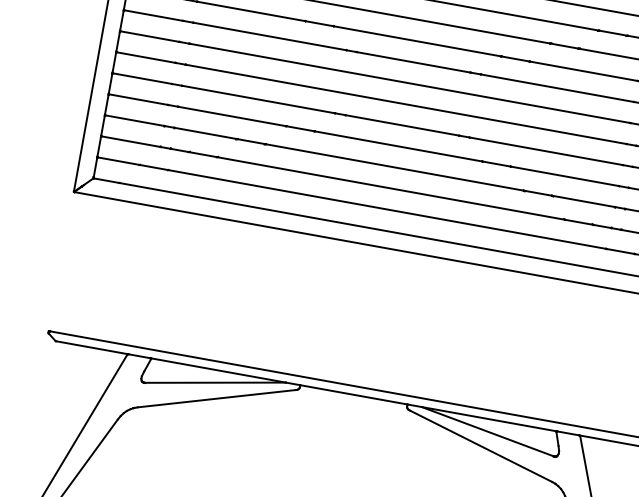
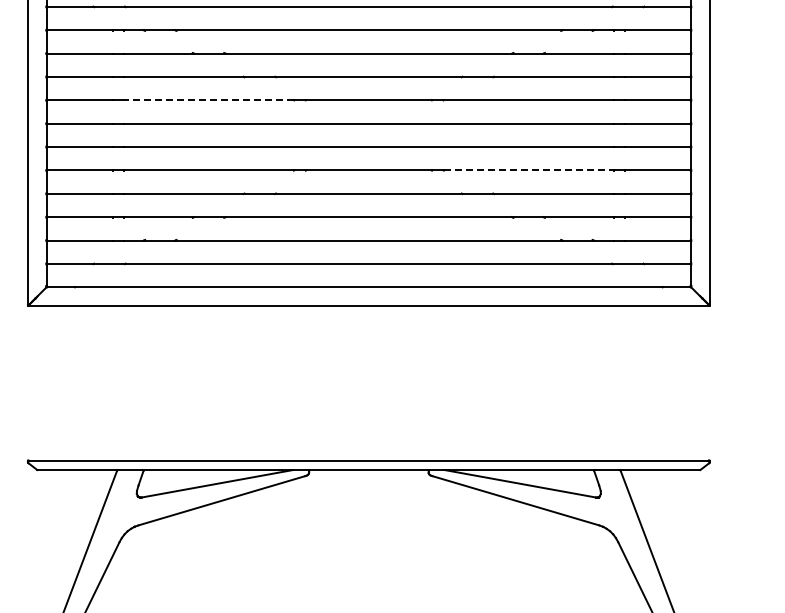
line: (269, 36) -> (208, 100), solid -> dashed
line: (546, 151) -> (529, 170), solid -> dashed

